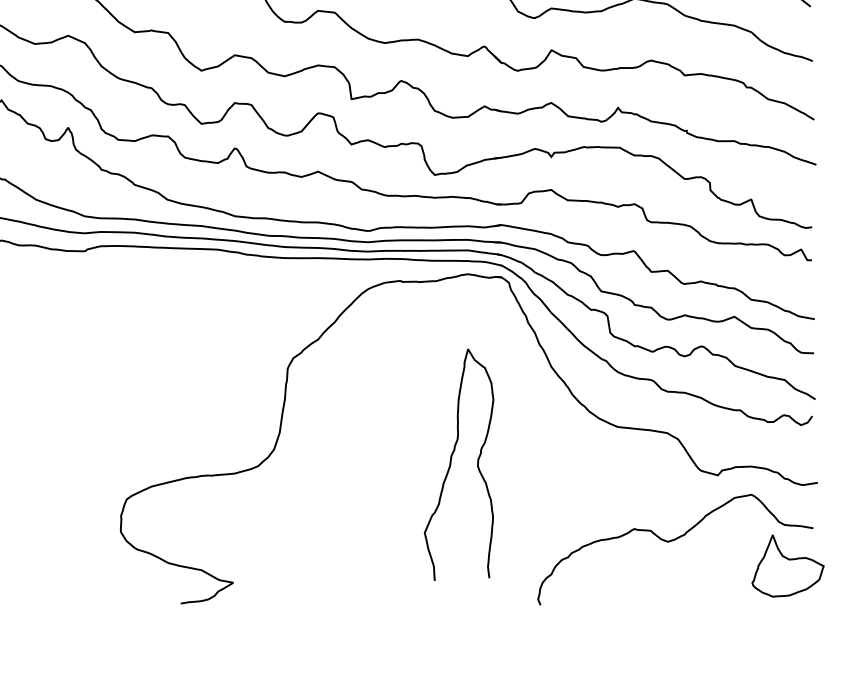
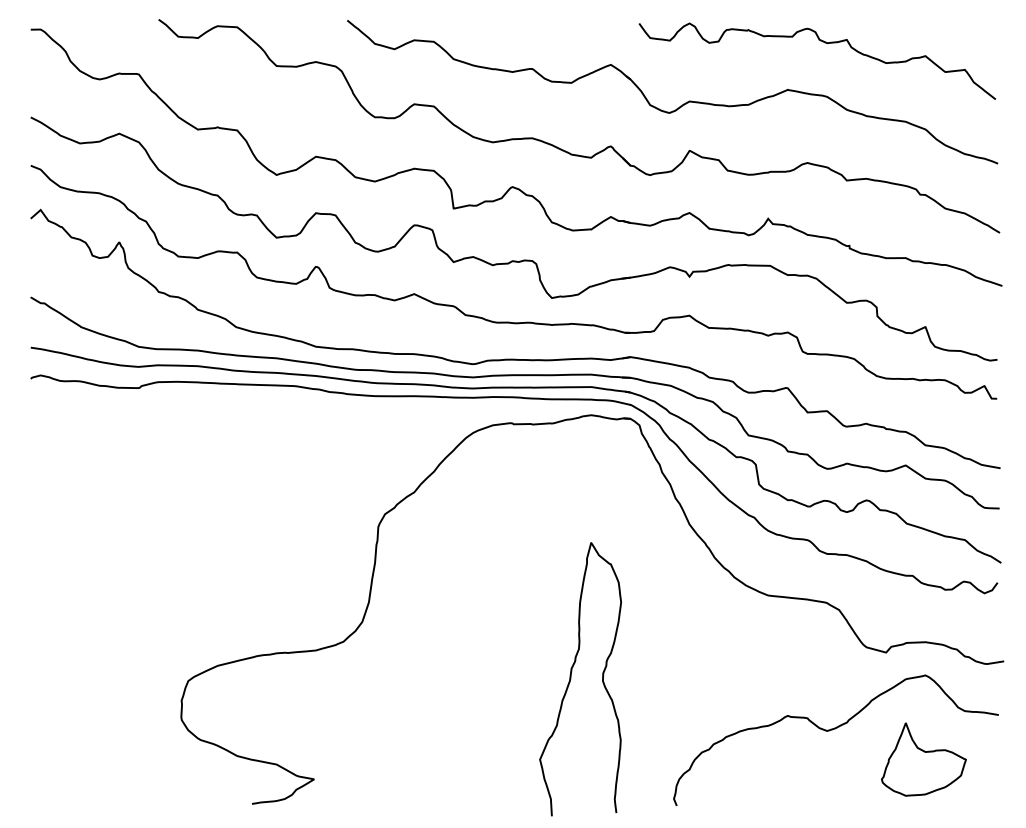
curve: (451, 465) -> (571, 679), moved
part: (787, 565) -> (923, 759), moved

